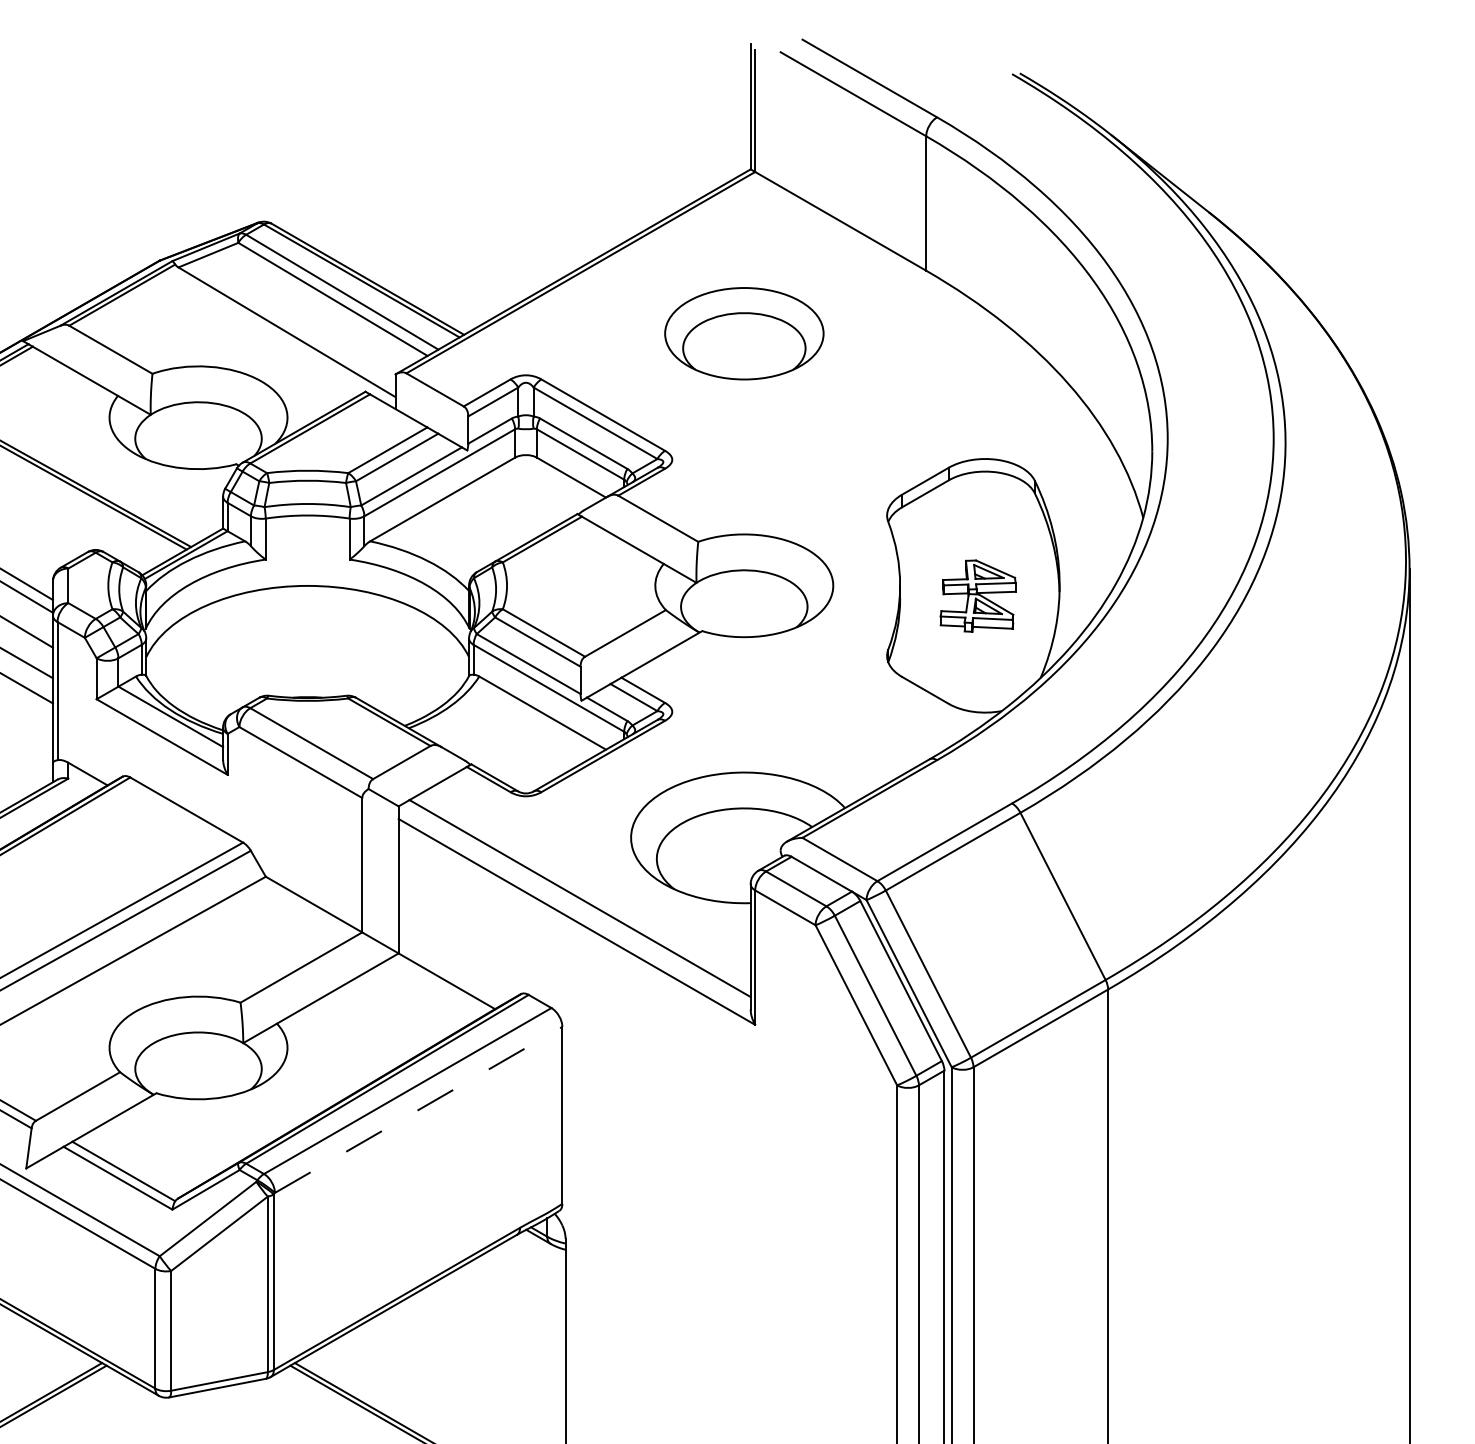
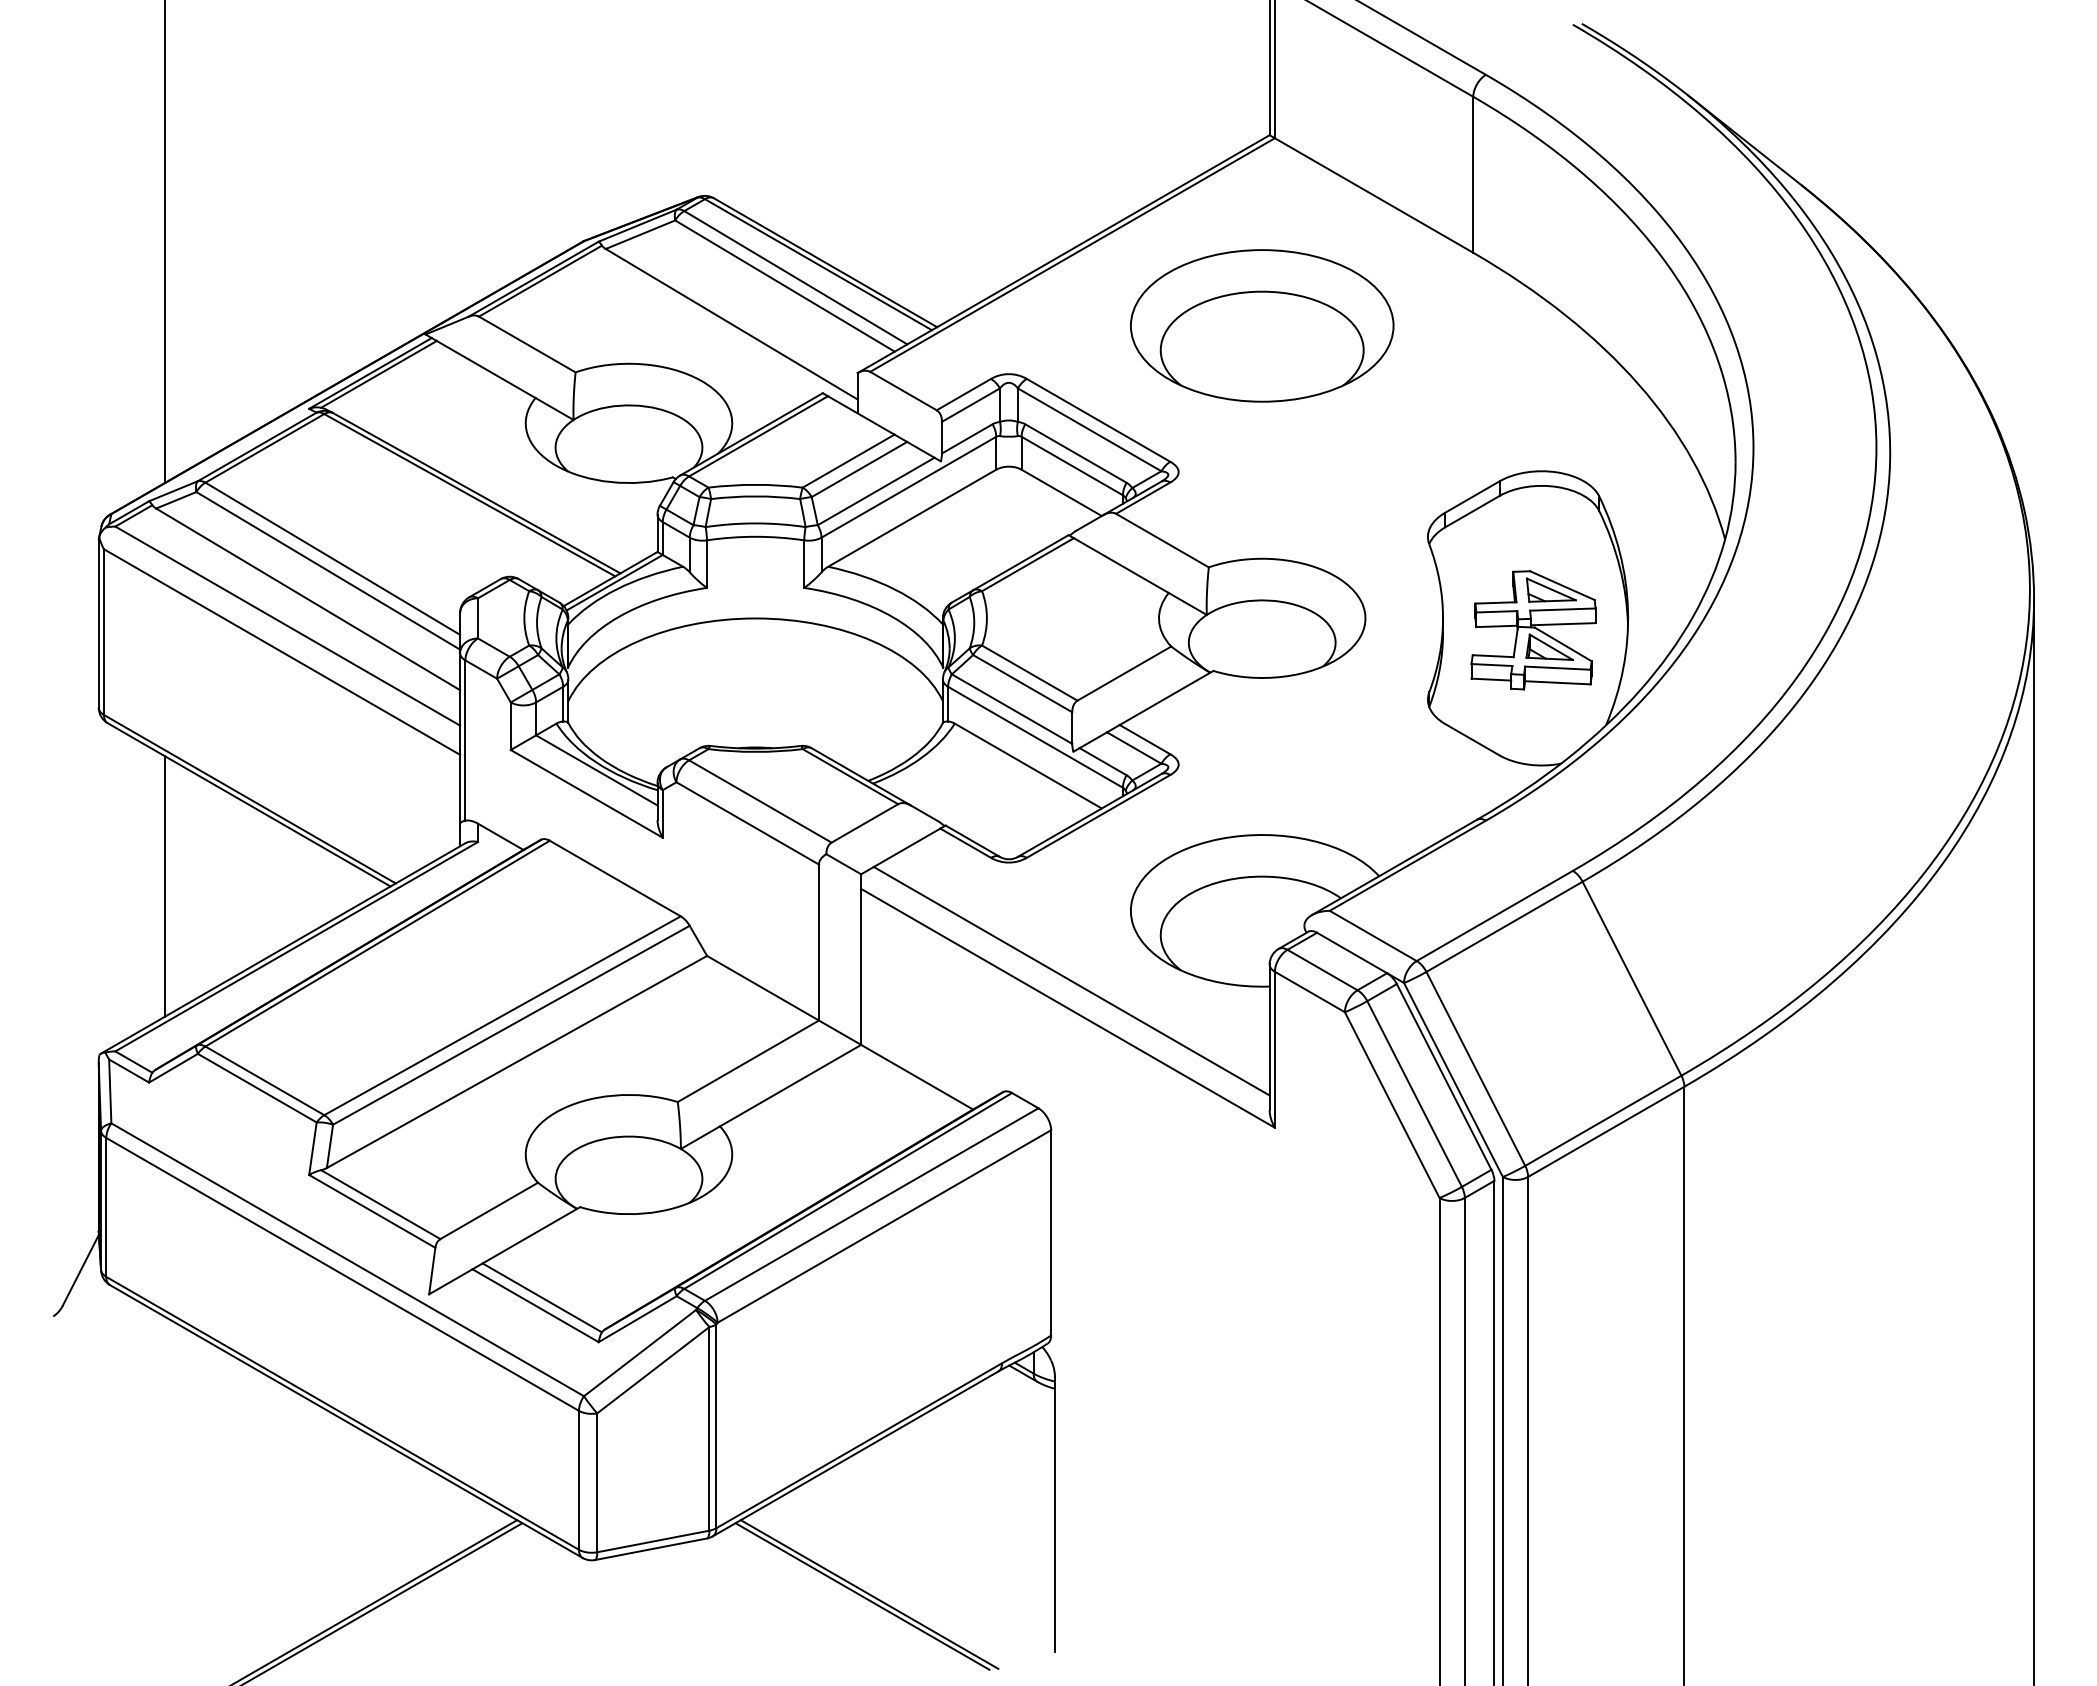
part: (744, 333) -> (1262, 325), size x1.43
part: (978, 596) -> (1533, 630), size x1.43
line: (418, 1109) -> (884, 1226), dashed -> solid

